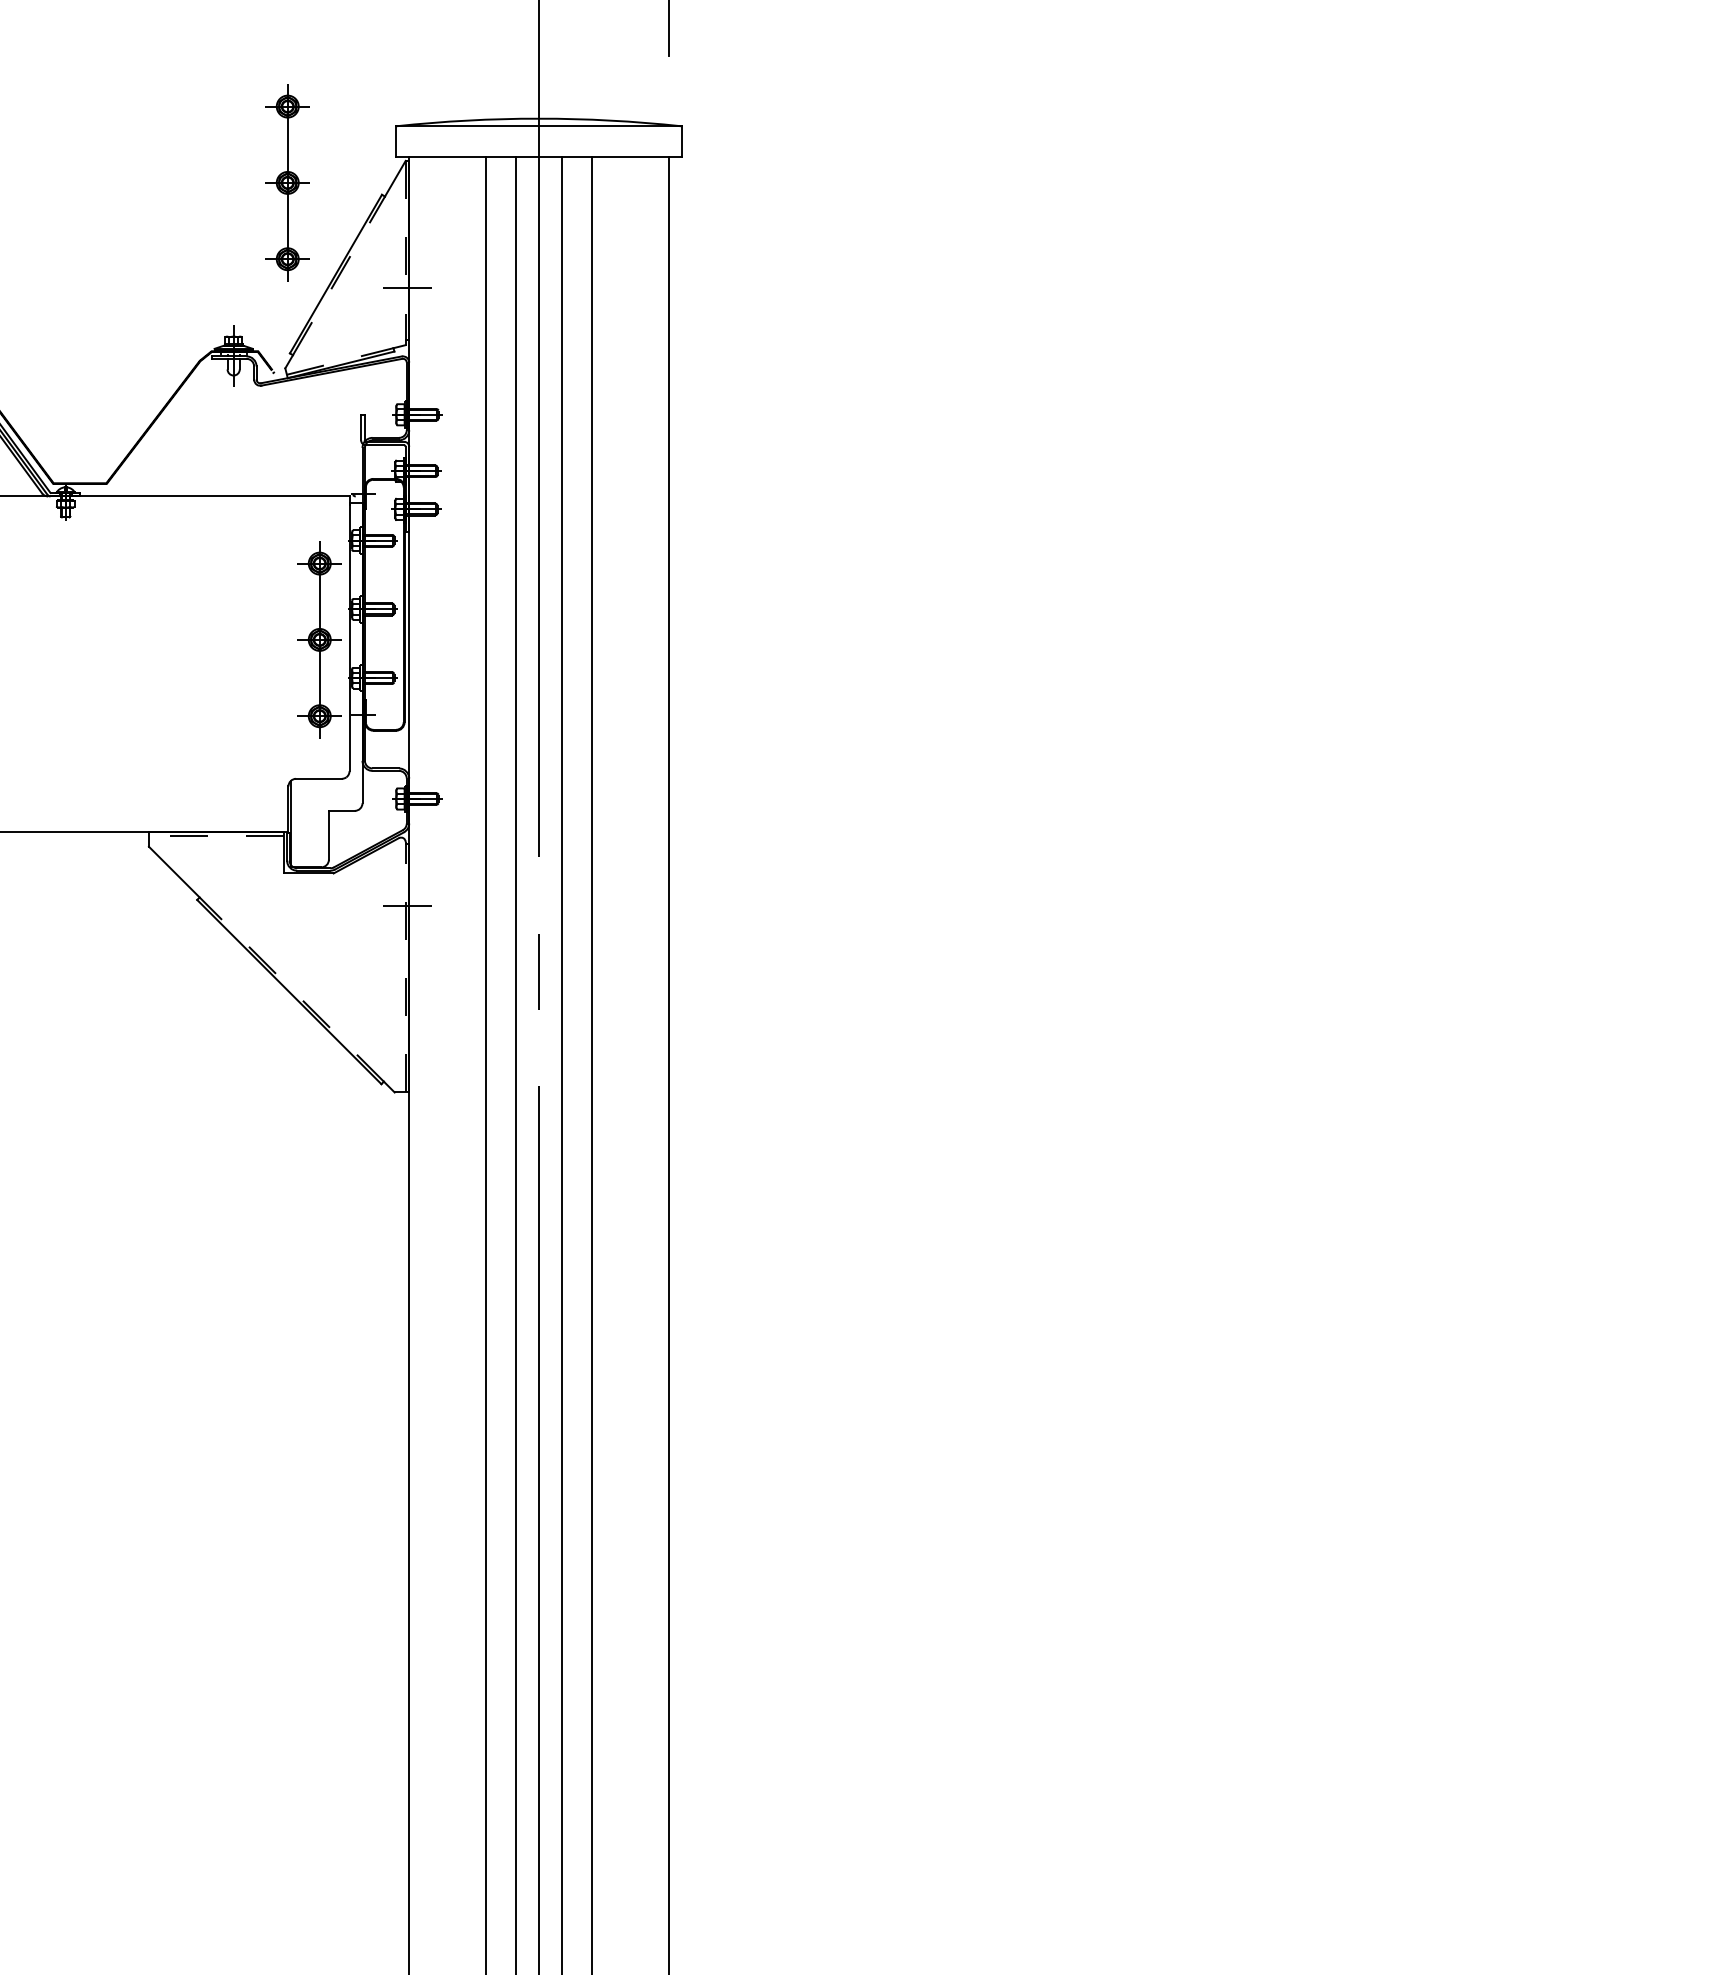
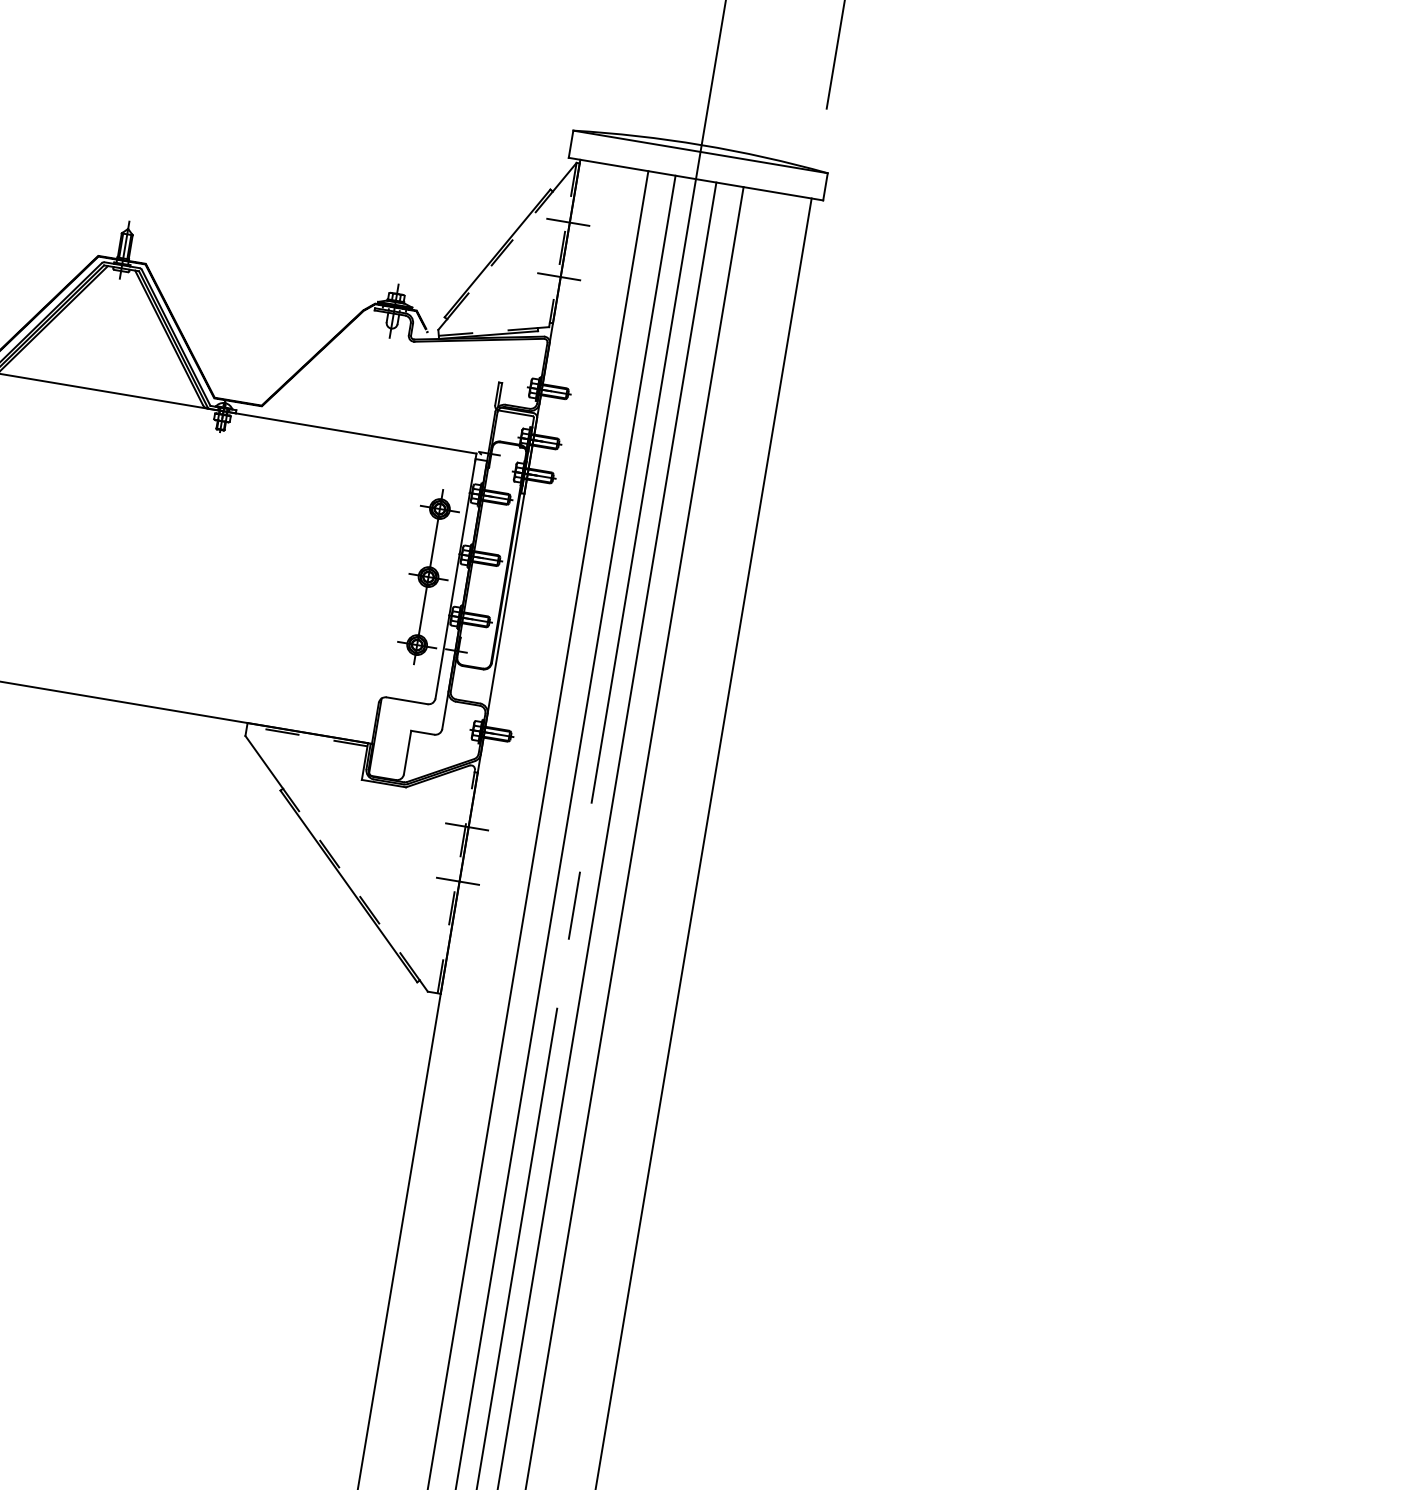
part: (287, 182) -> (468, 164), removed
line: (407, 227) -> (568, 222), added
line: (407, 966) -> (458, 881), added

